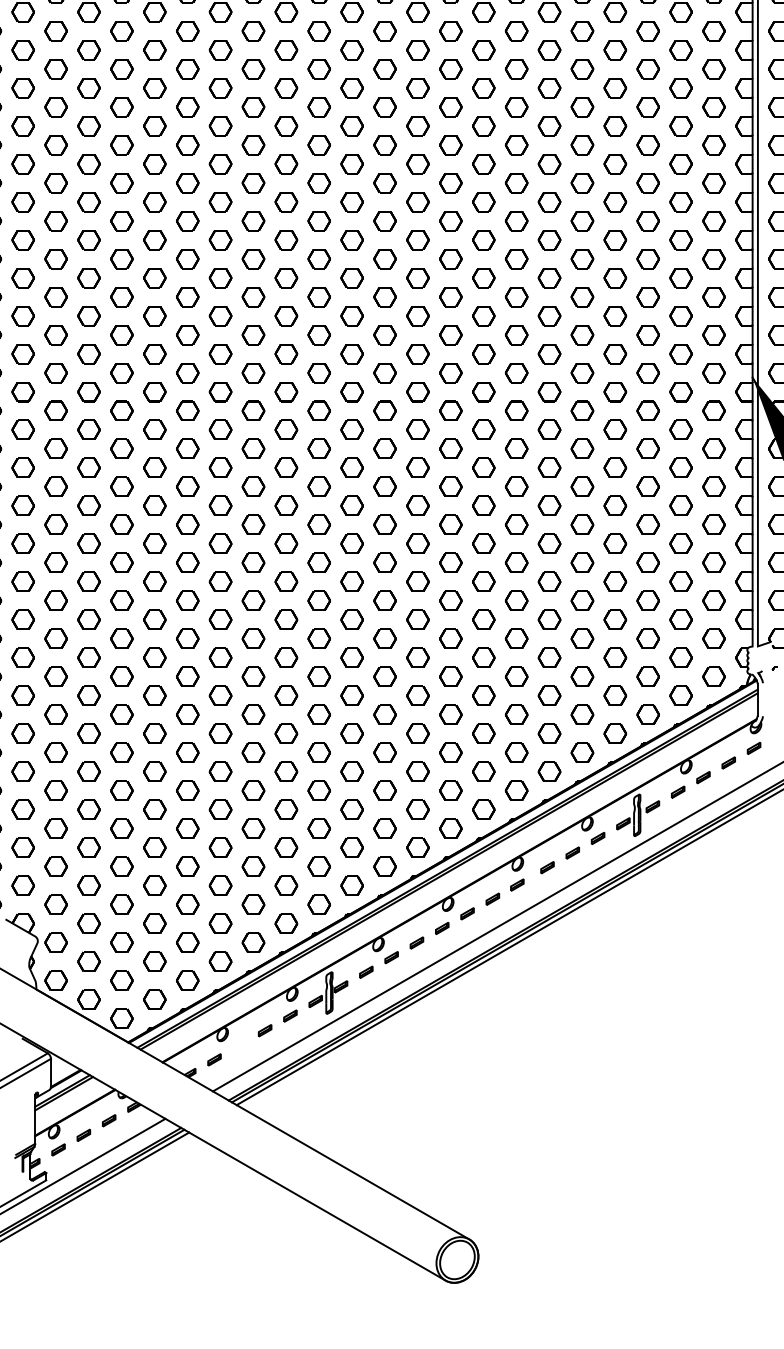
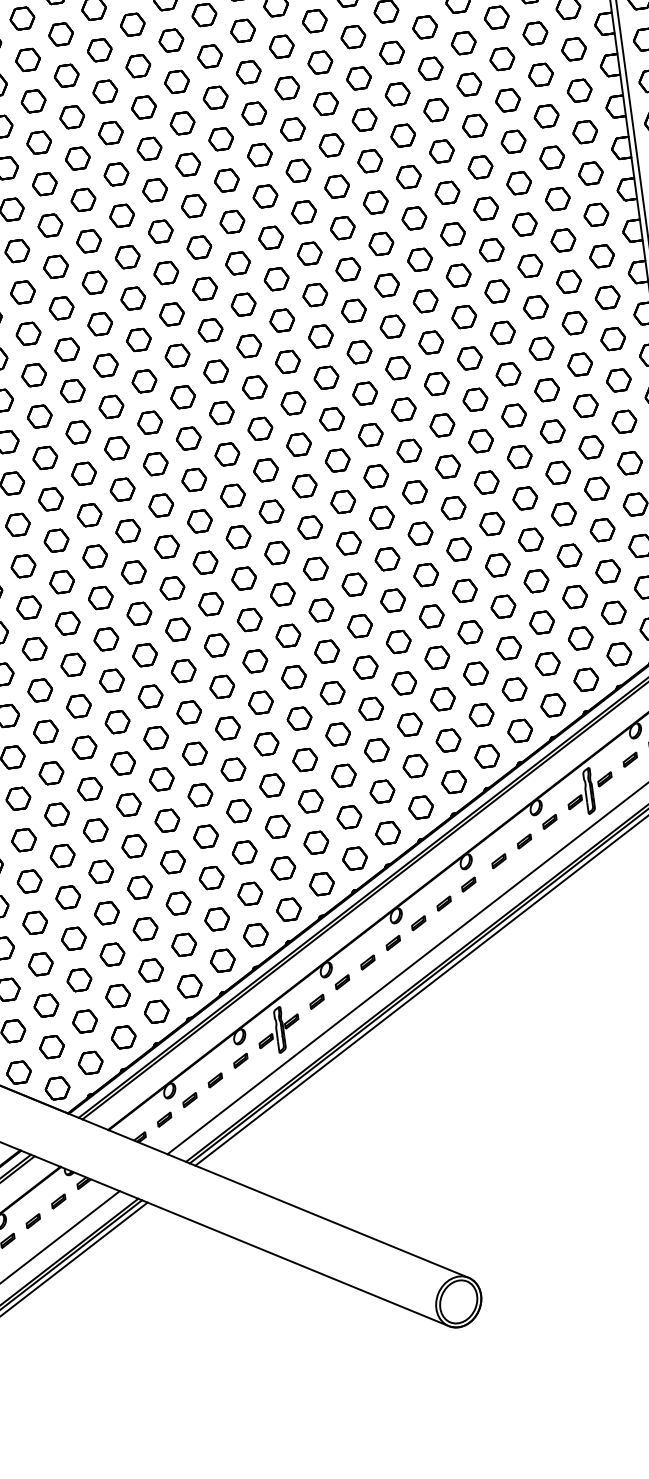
part: (239, 1044) -> (189, 1099), added

